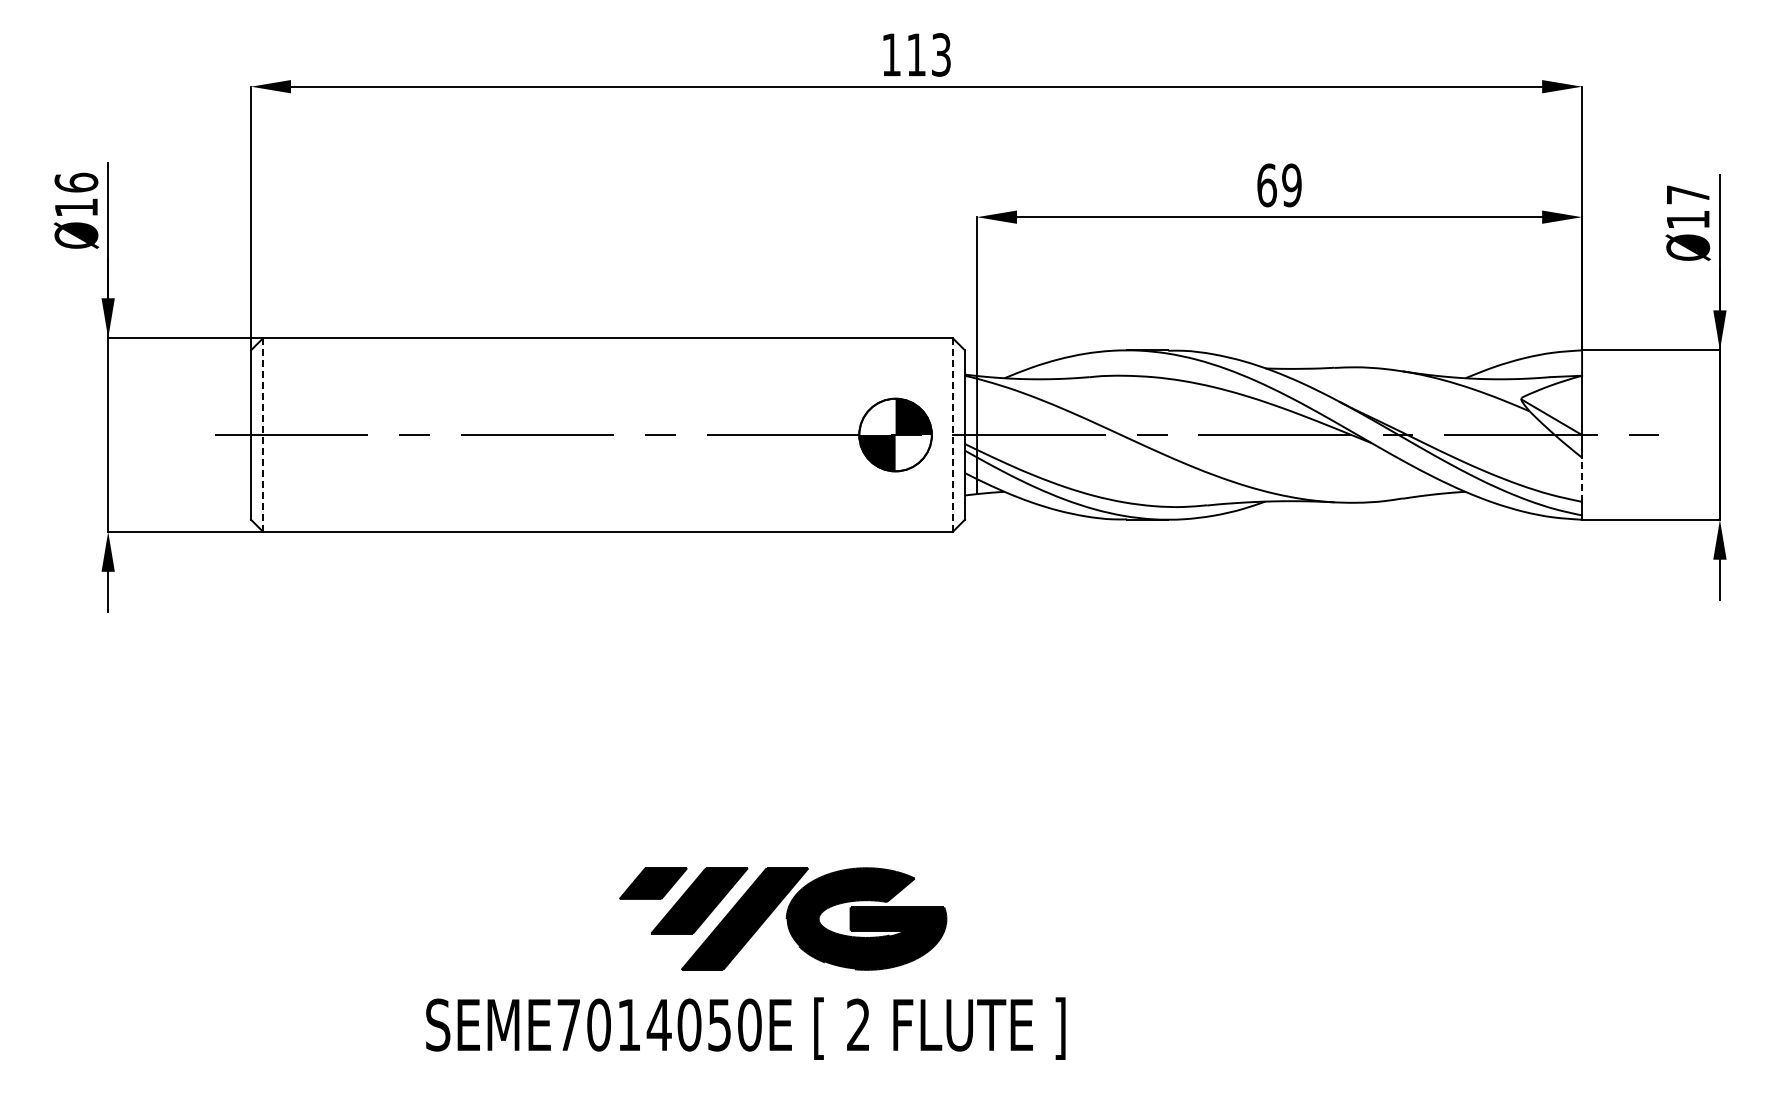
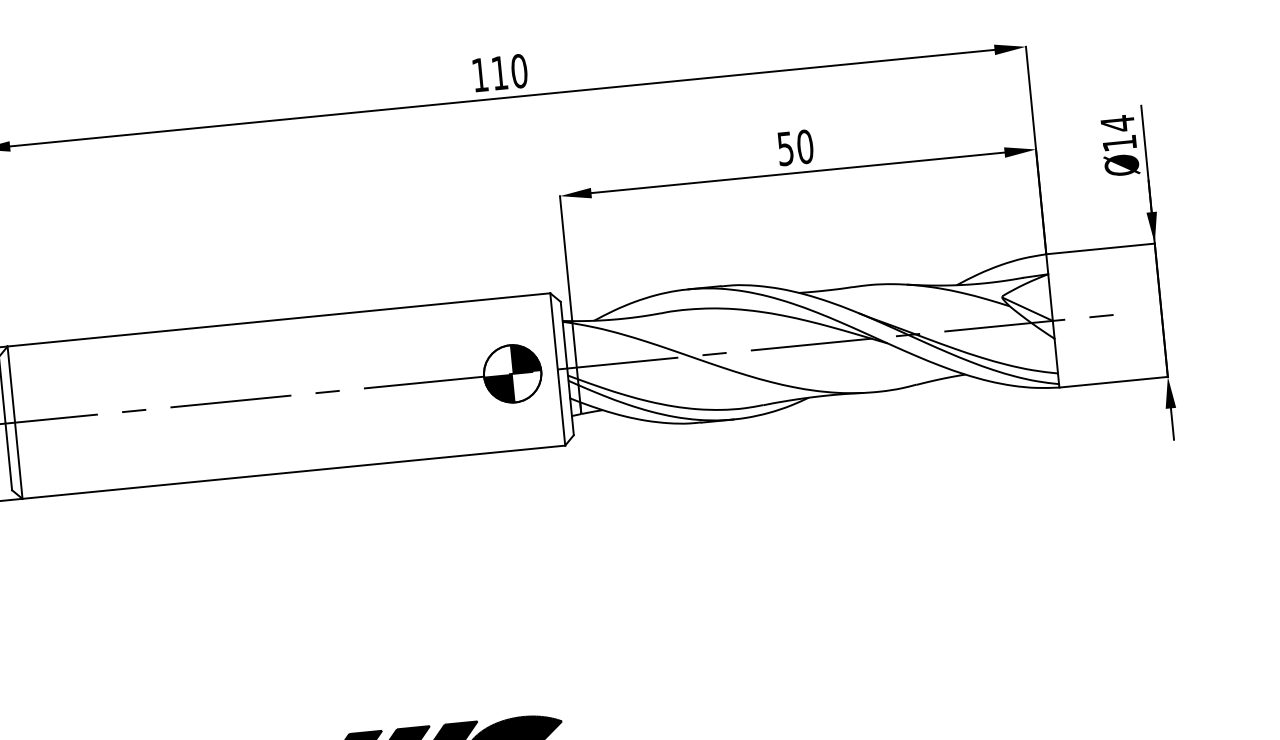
text: (941, 54) -> (519, 70), 113 -> 110
text: (1279, 185) -> (795, 147), 69 -> 50
text: (1688, 194) -> (1118, 123), Ø17 -> Ø14
line: (263, 435) -> (15, 422), dashed -> solid
line: (952, 435) -> (557, 369), dashed -> solid
line: (1582, 479) -> (1056, 355), dashed -> solid

